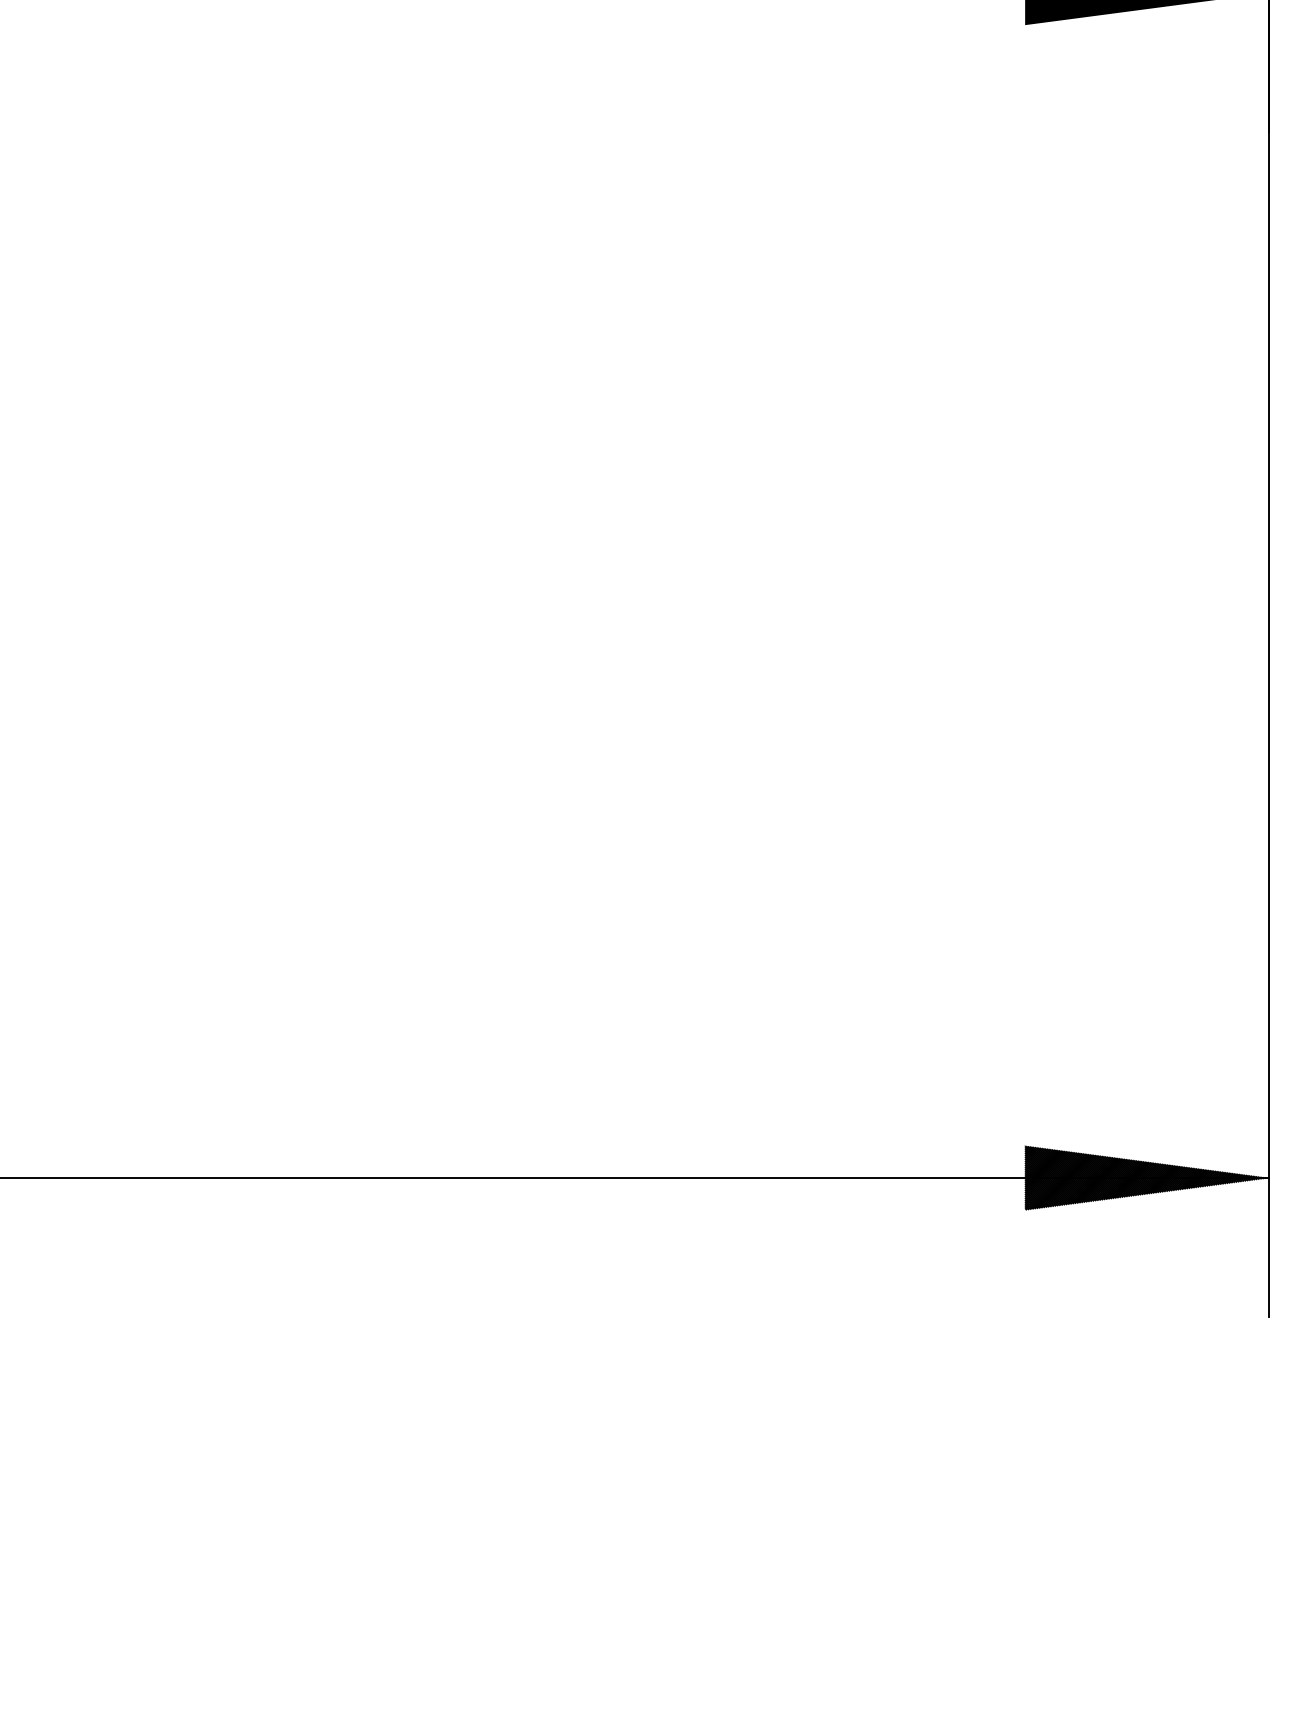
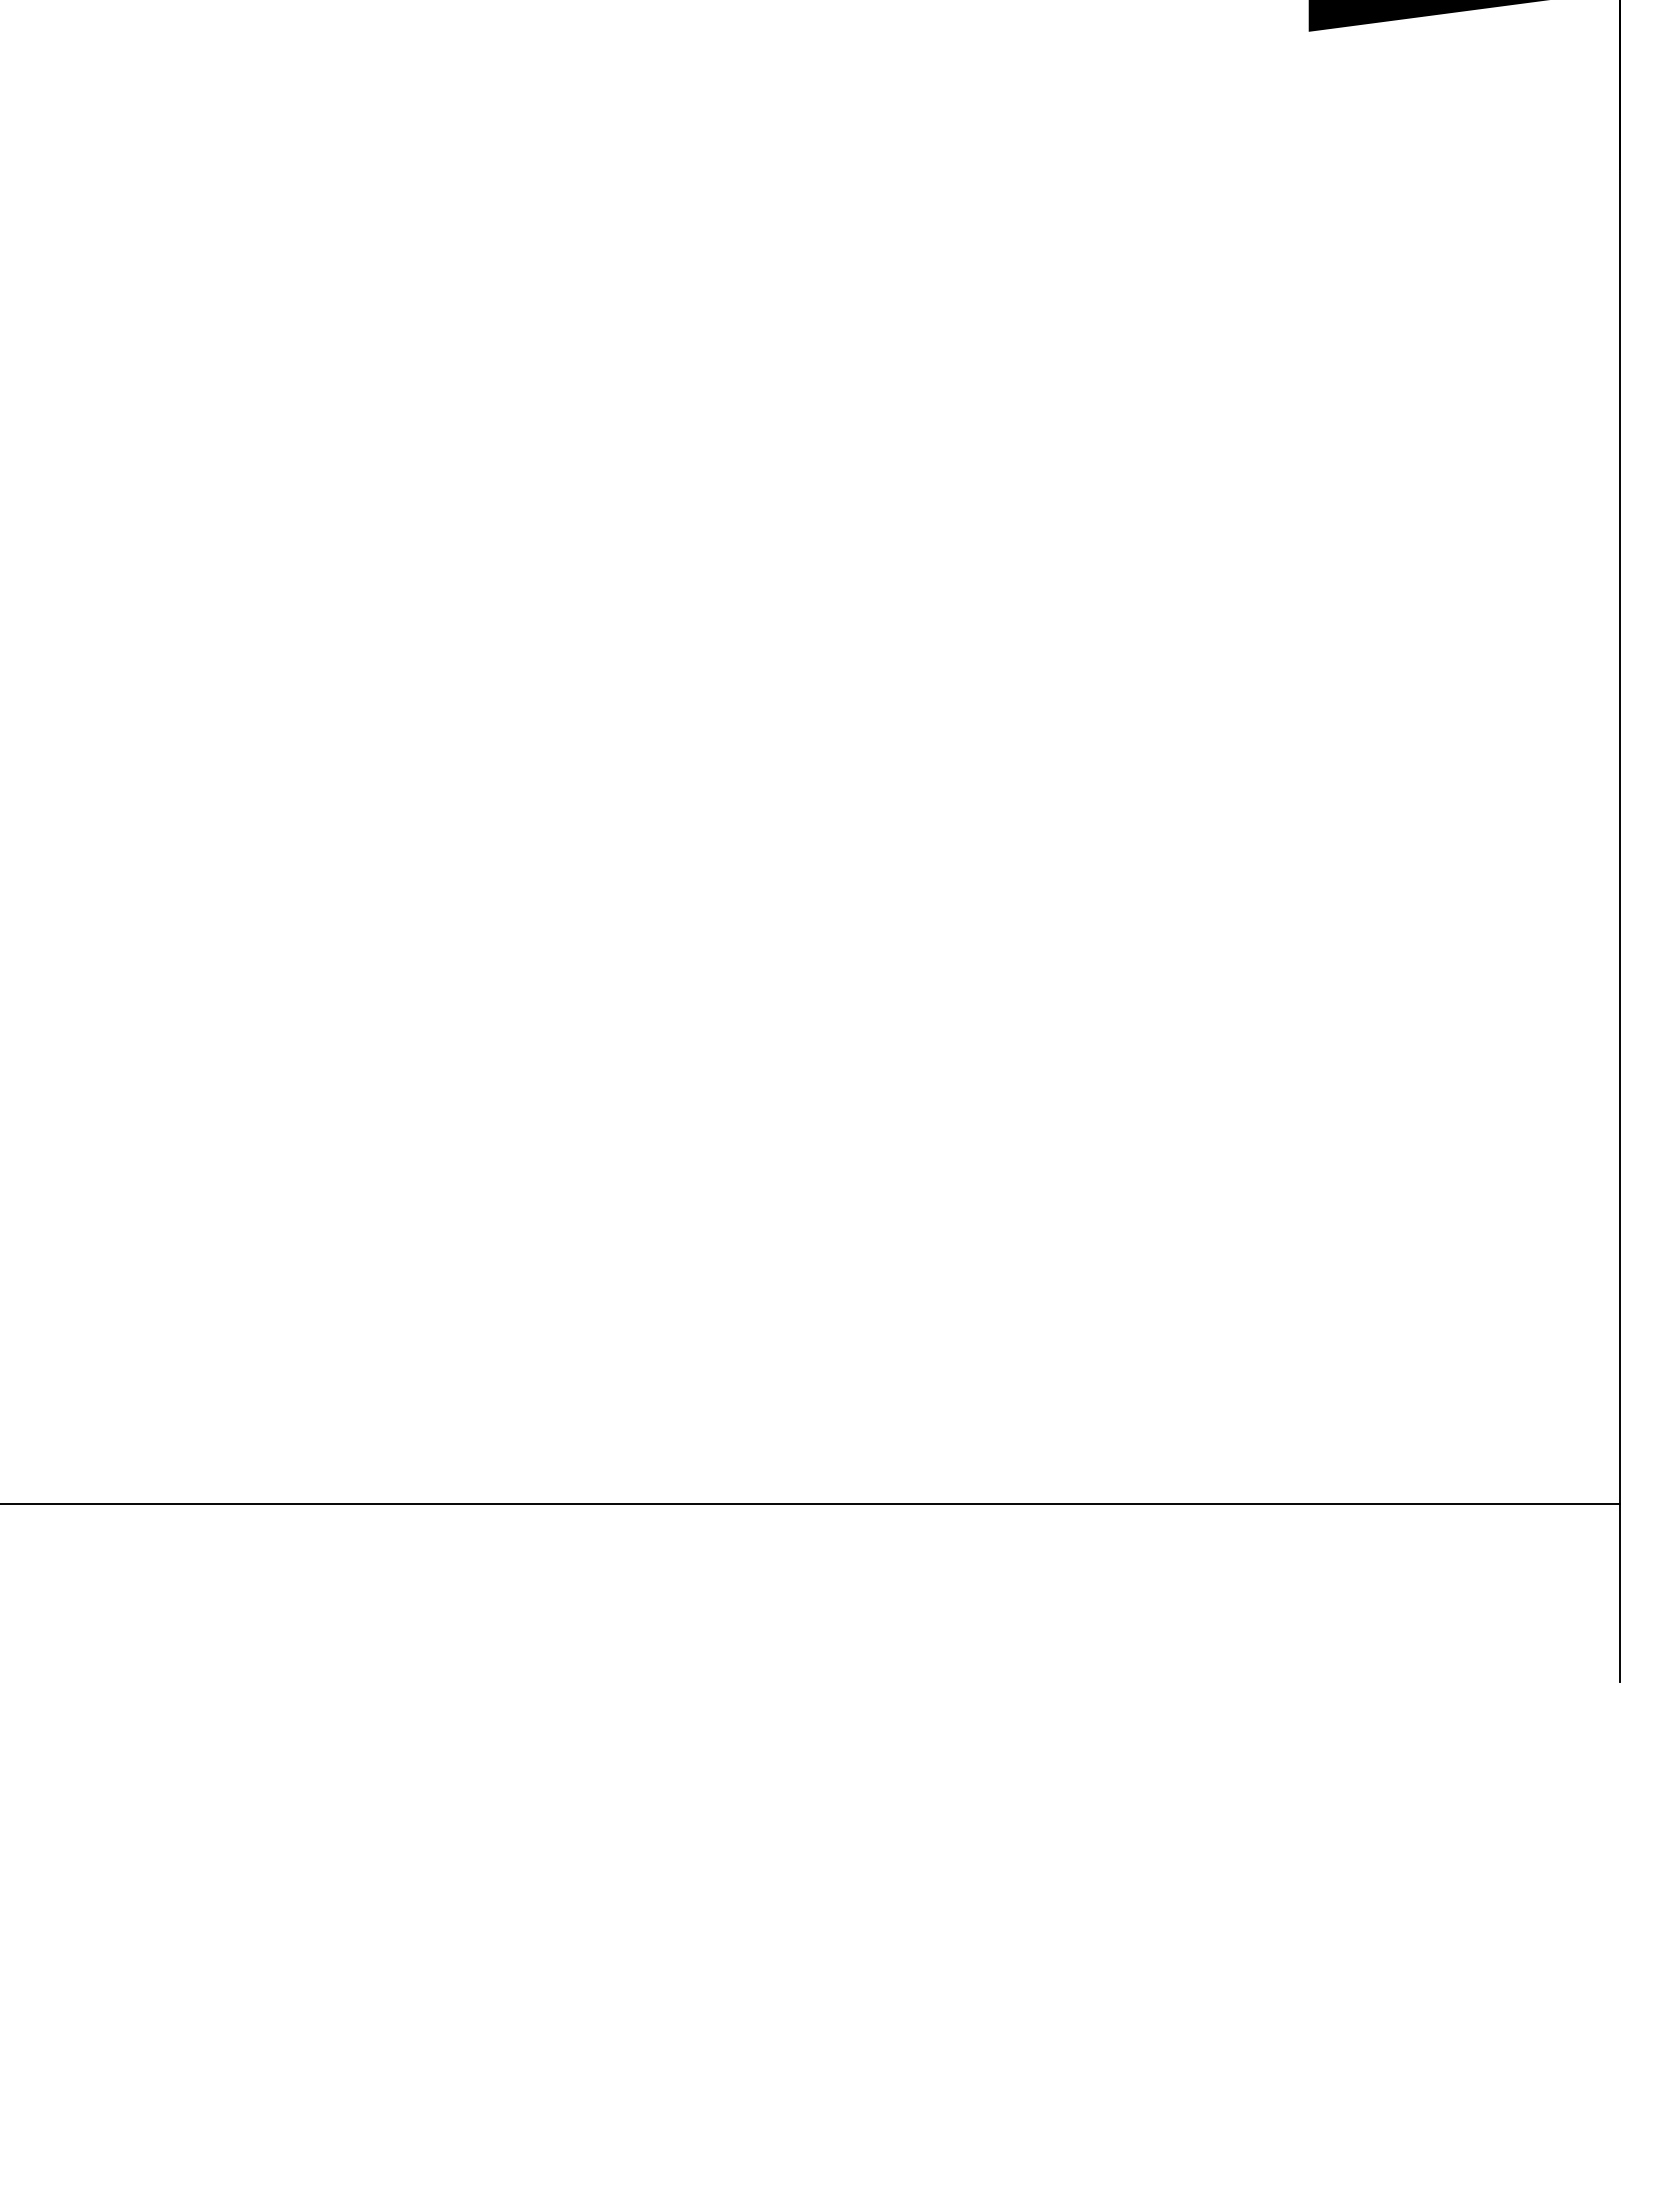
hatch: (1146, 1177) -> (1463, 1503), removed

